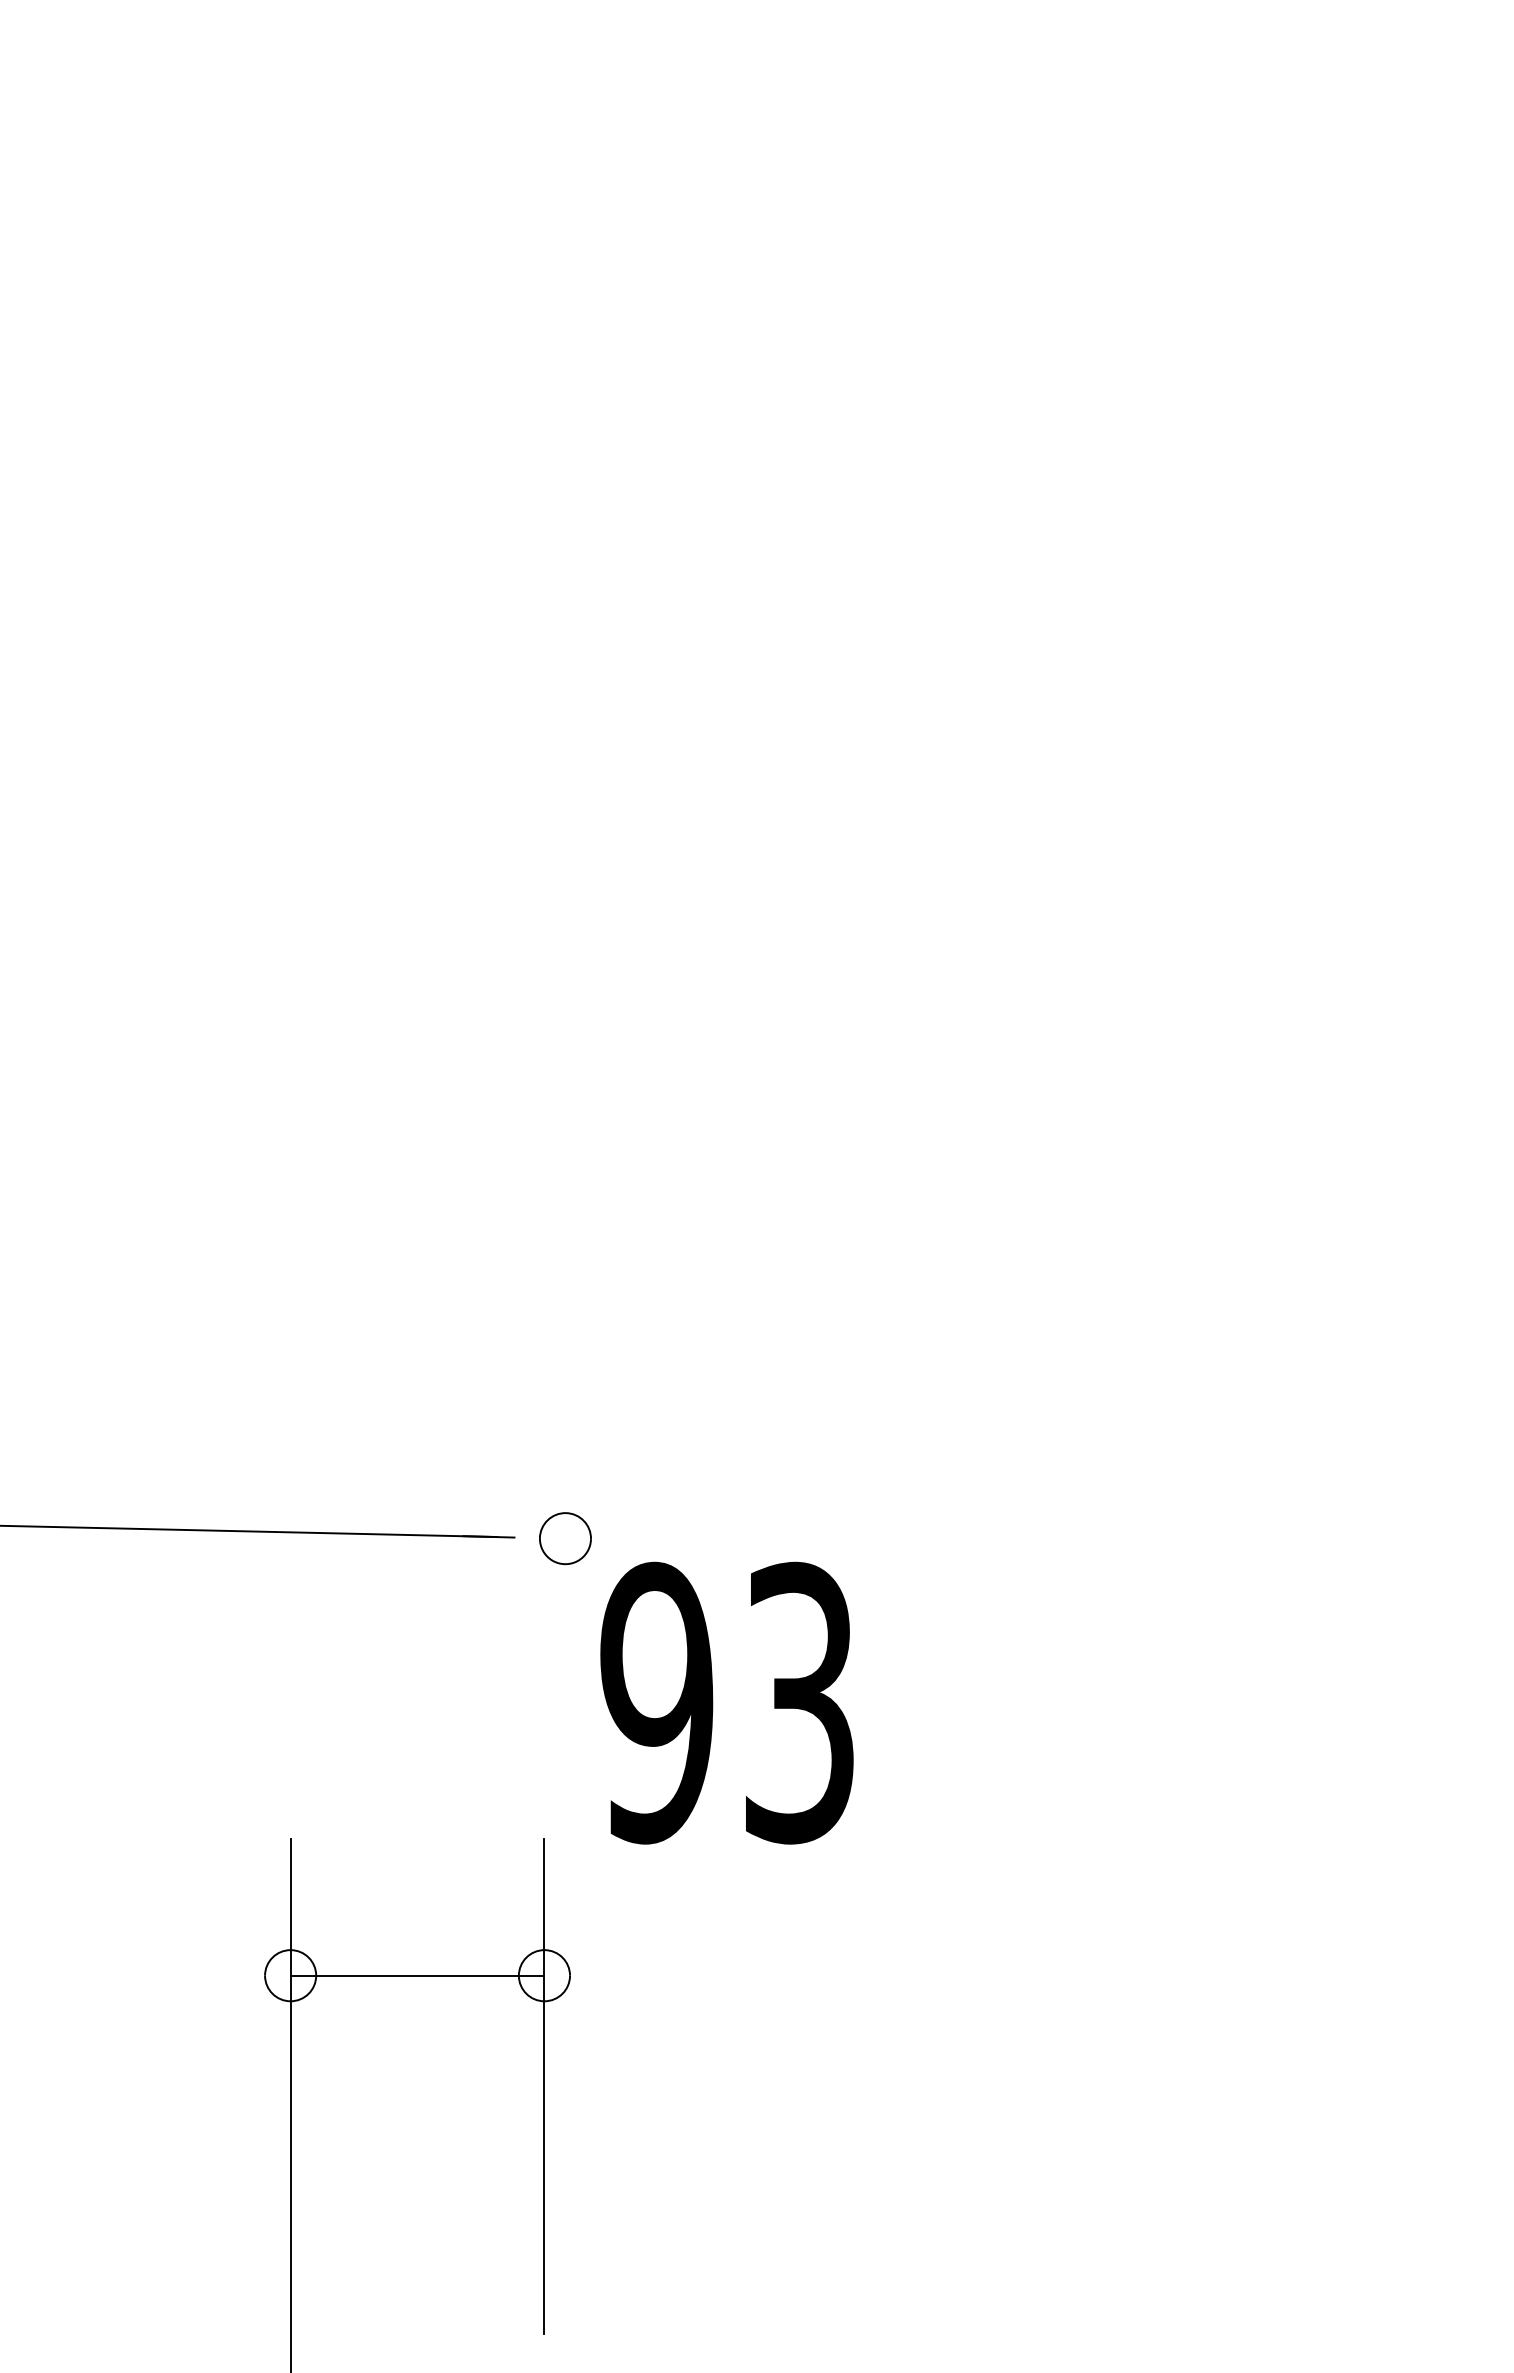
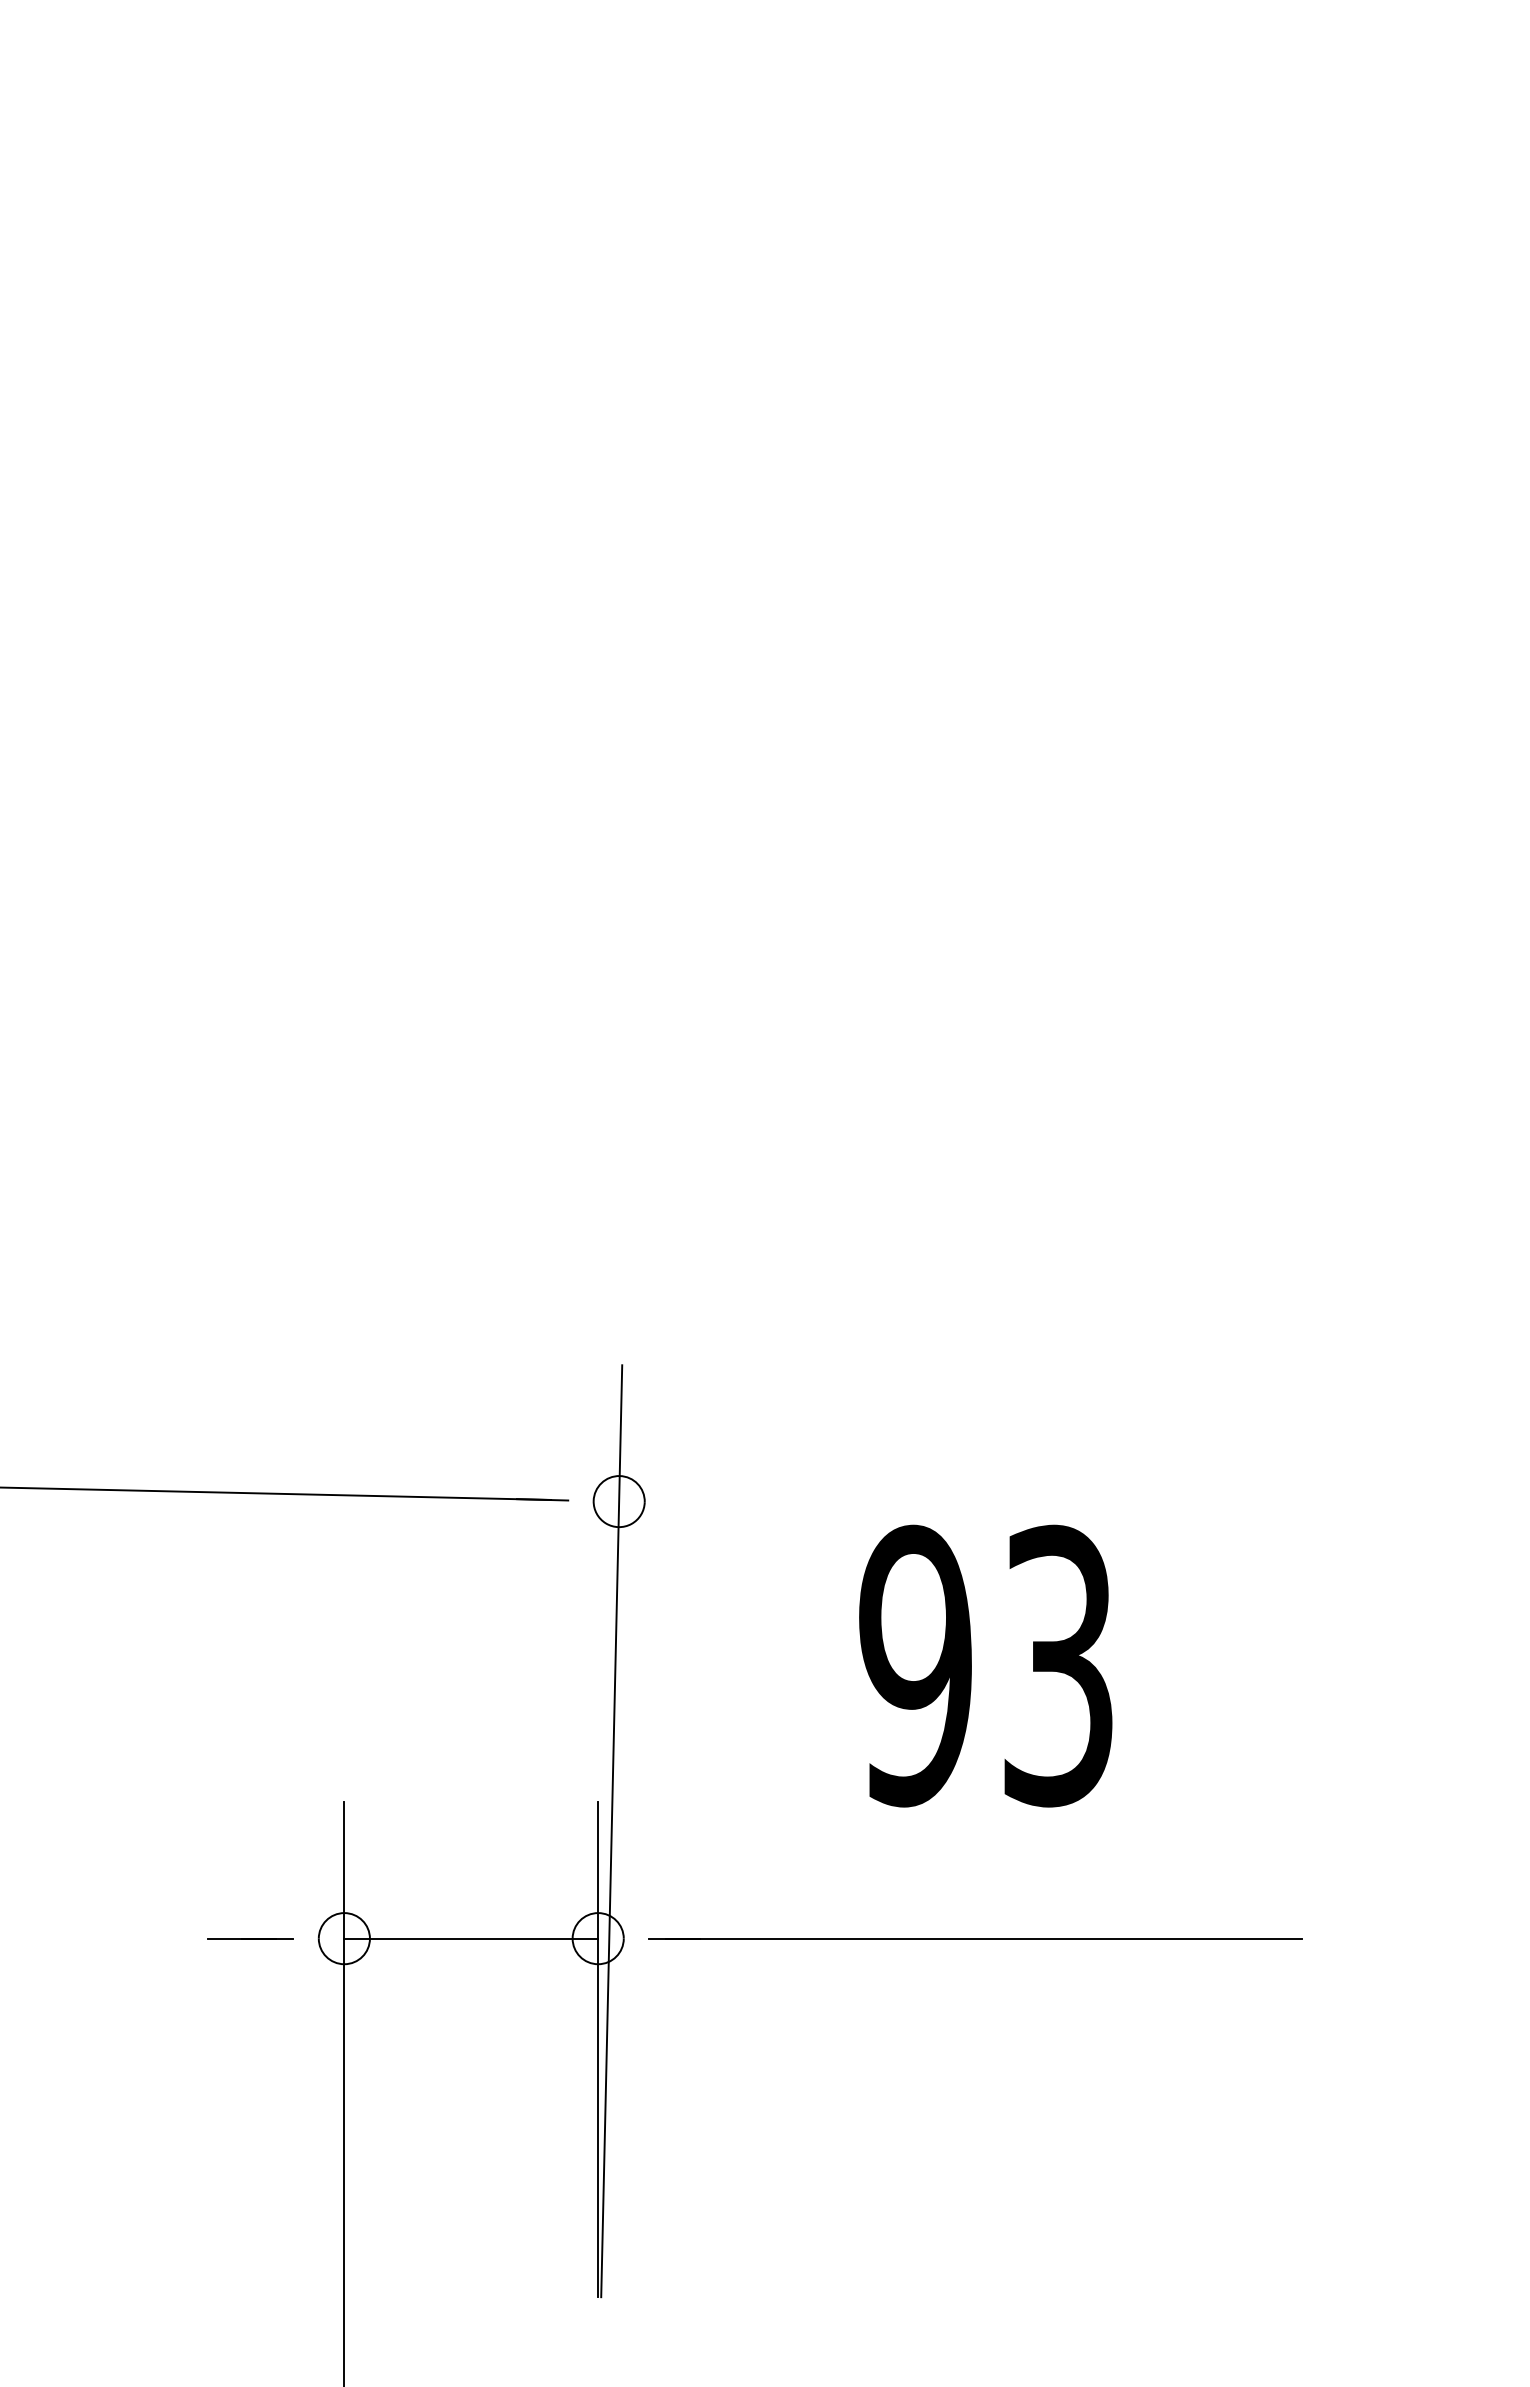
text: (726, 1702) -> (985, 1665), moved
line: (557, 1868) -> (611, 1831), added
line: (196, 1975) -> (250, 1938), added
line: (921, 1975) -> (975, 1938), added

